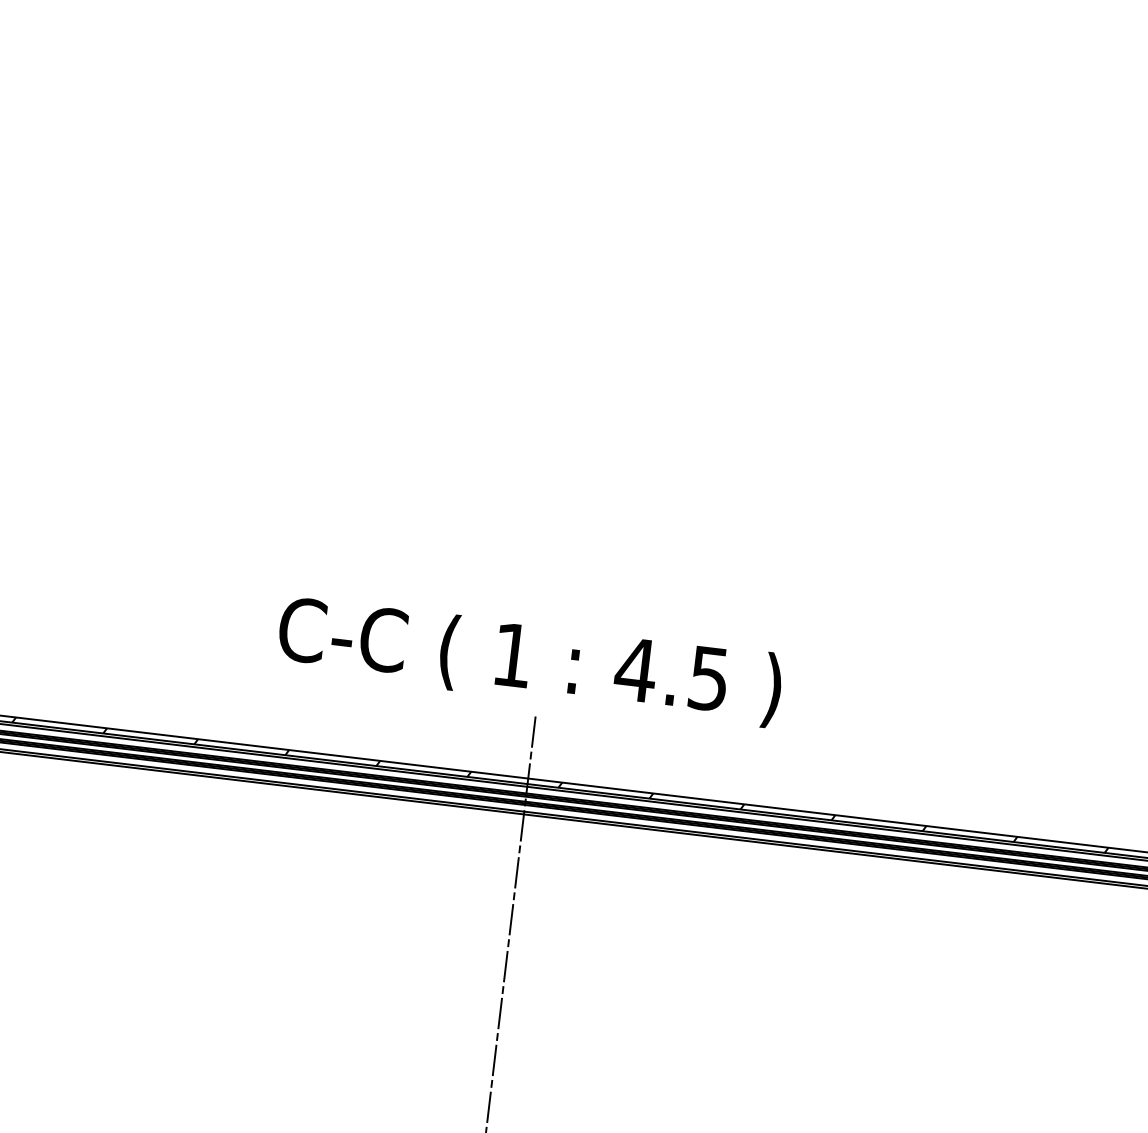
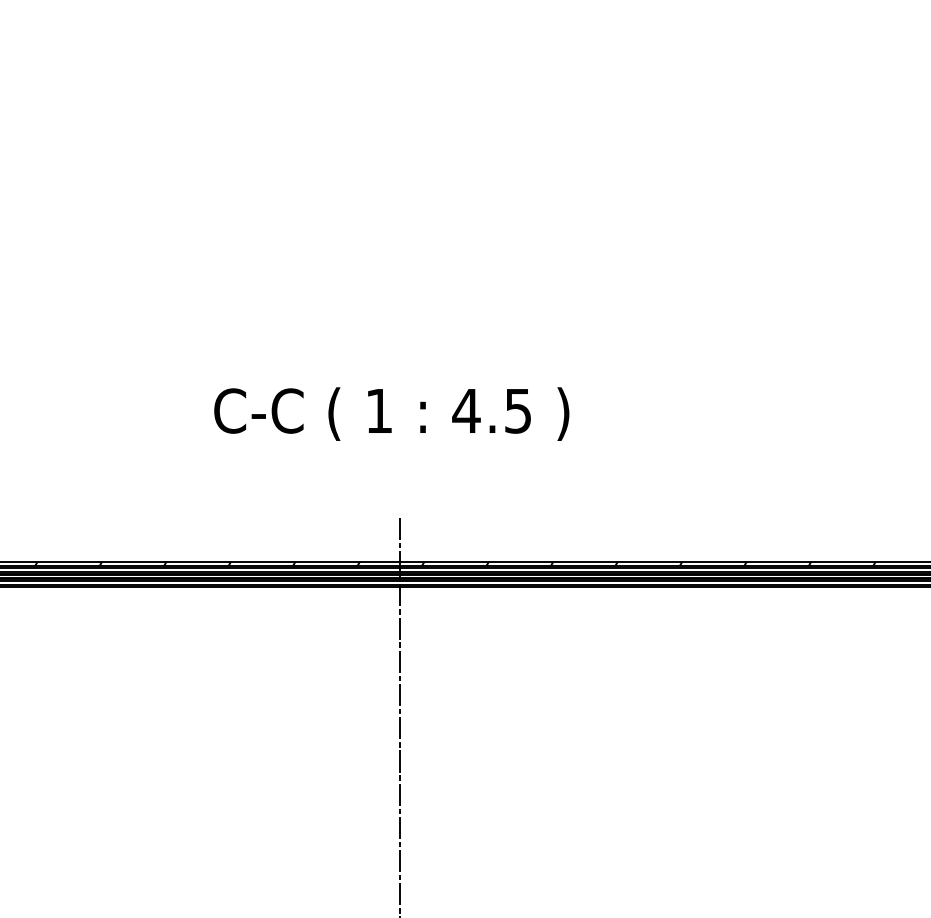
text: (529, 660) -> (391, 413), moved

